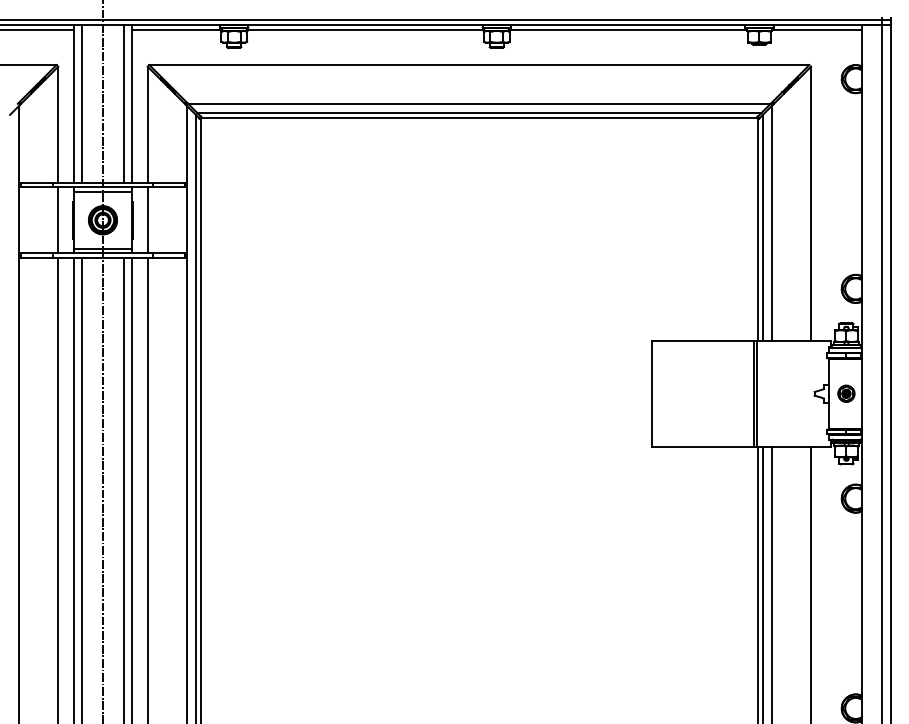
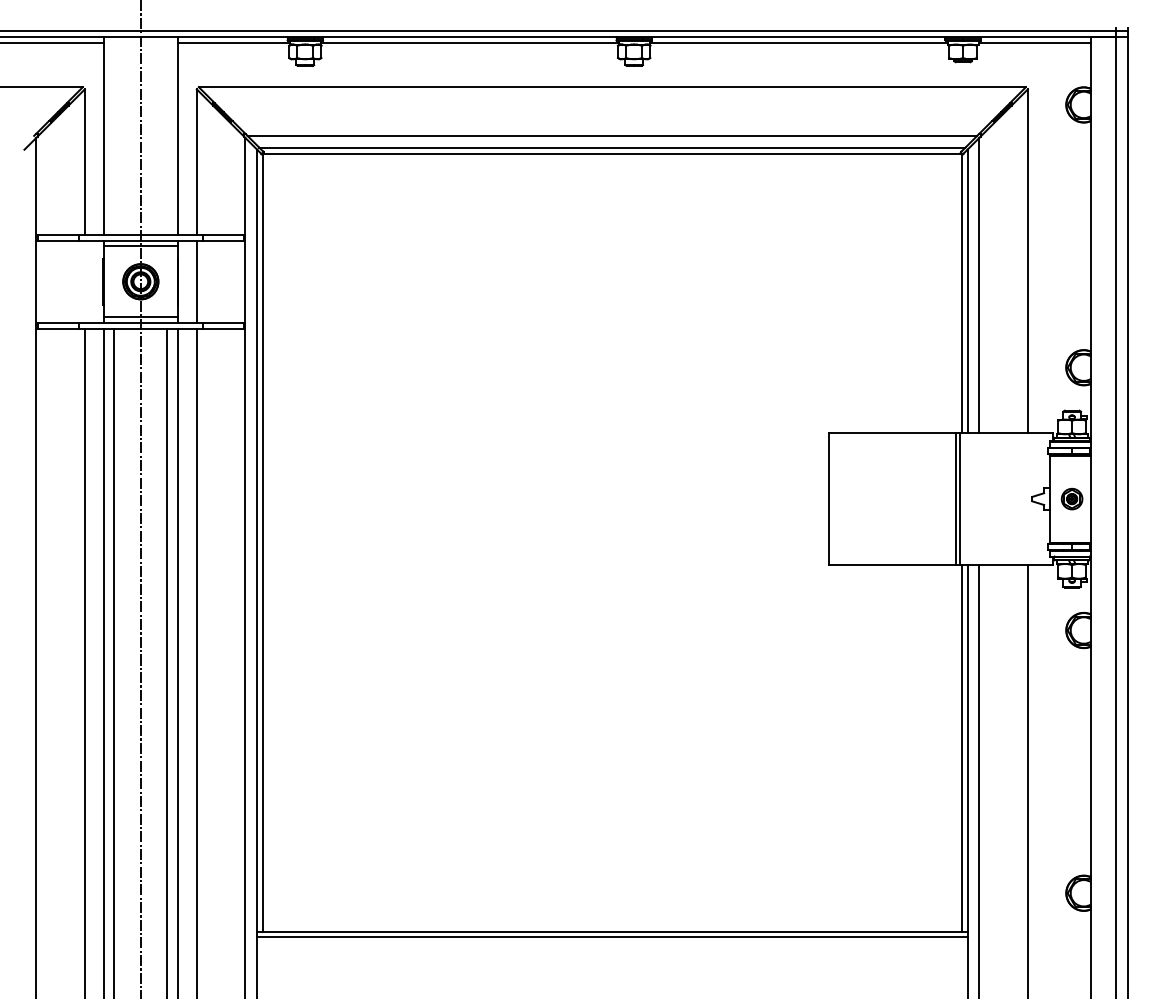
line: (81, 103) -> (114, 135), removed
line: (124, 103) -> (167, 135), removed
line: (58, 220) -> (84, 281), removed

